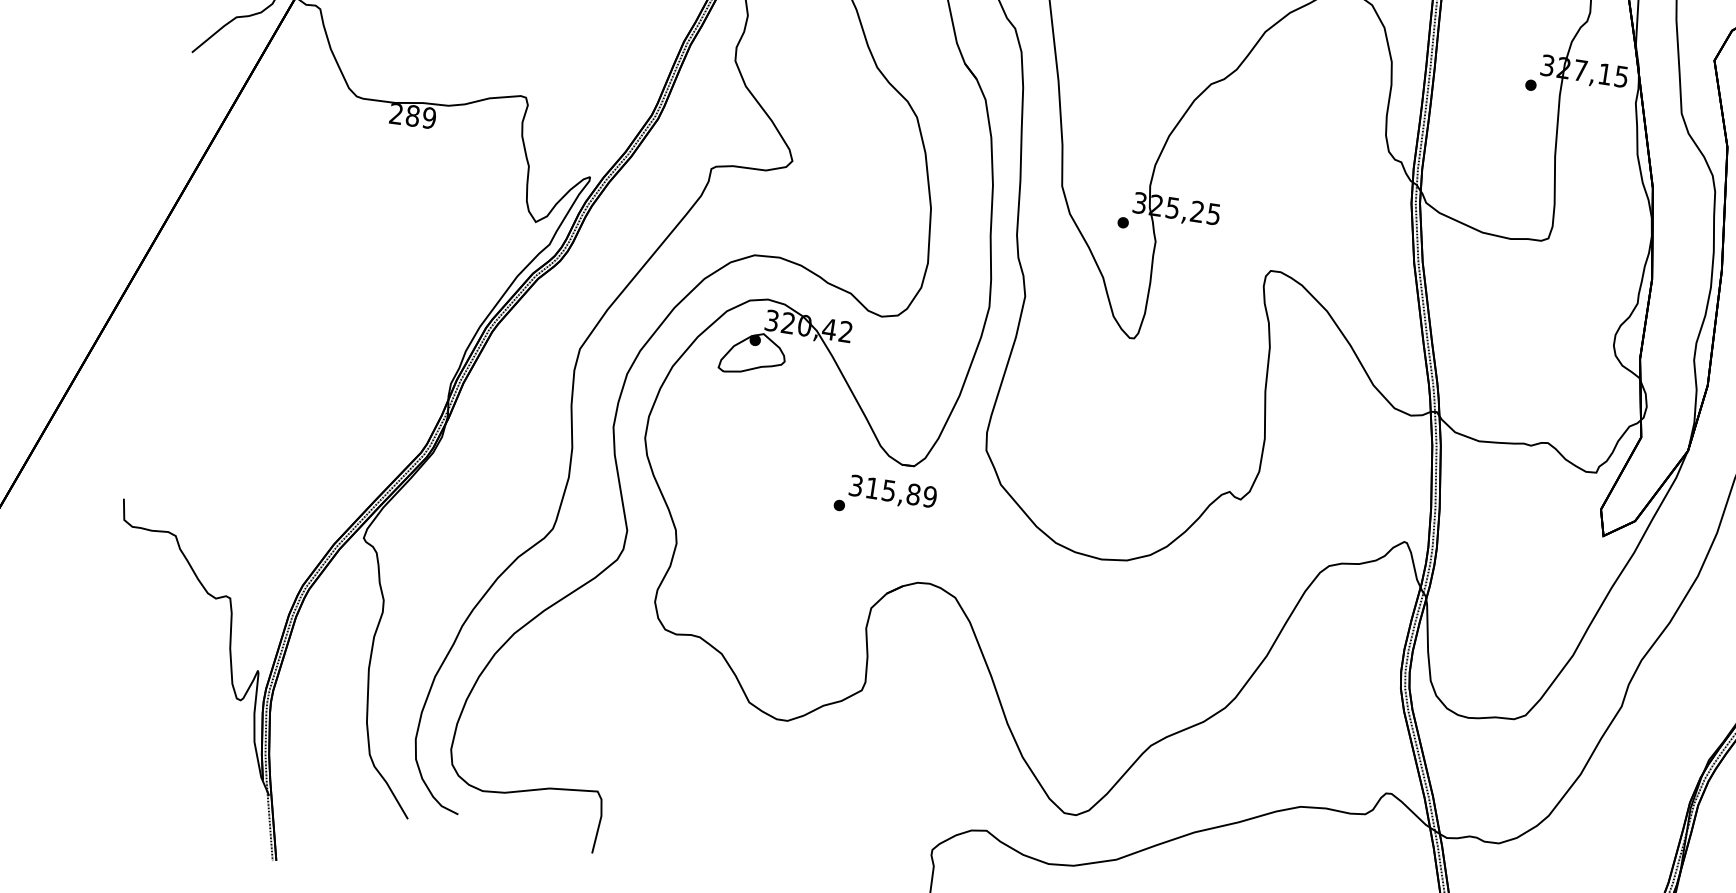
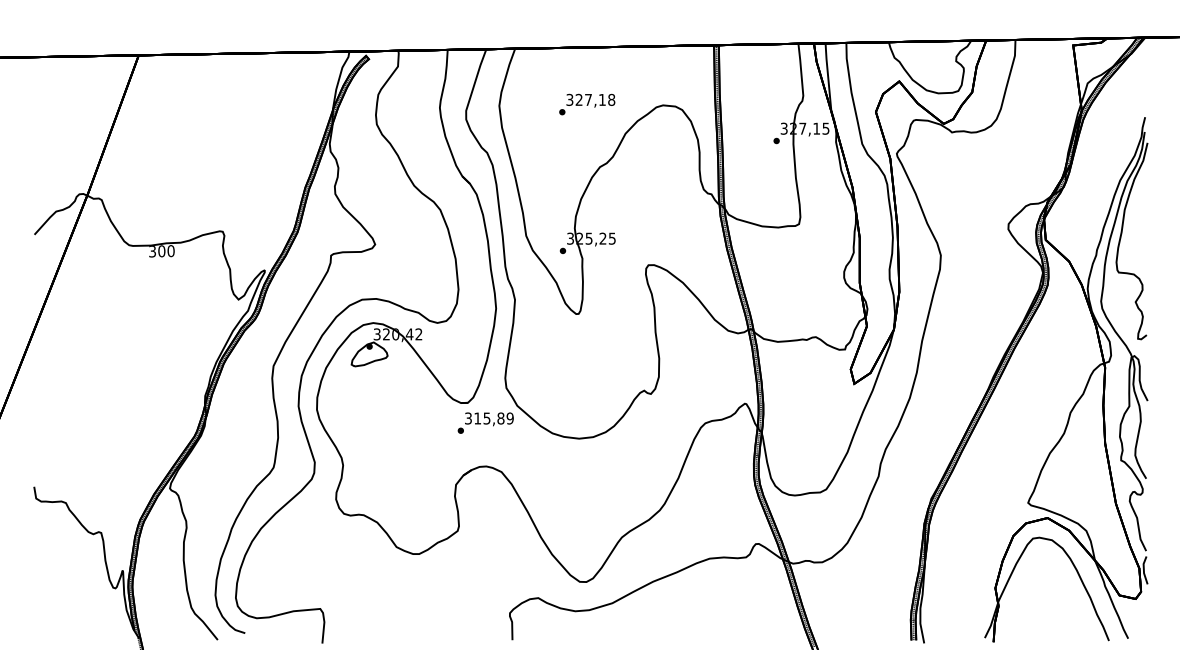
text: (412, 116) -> (161, 251), 289 -> 300
text: (885, 497) -> (485, 422), moved

